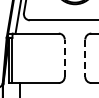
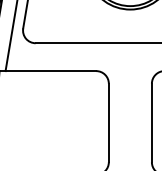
line: (64, 58) -> (108, 123), dashed -> solid
line: (85, 58) -> (152, 123), dashed -> solid

